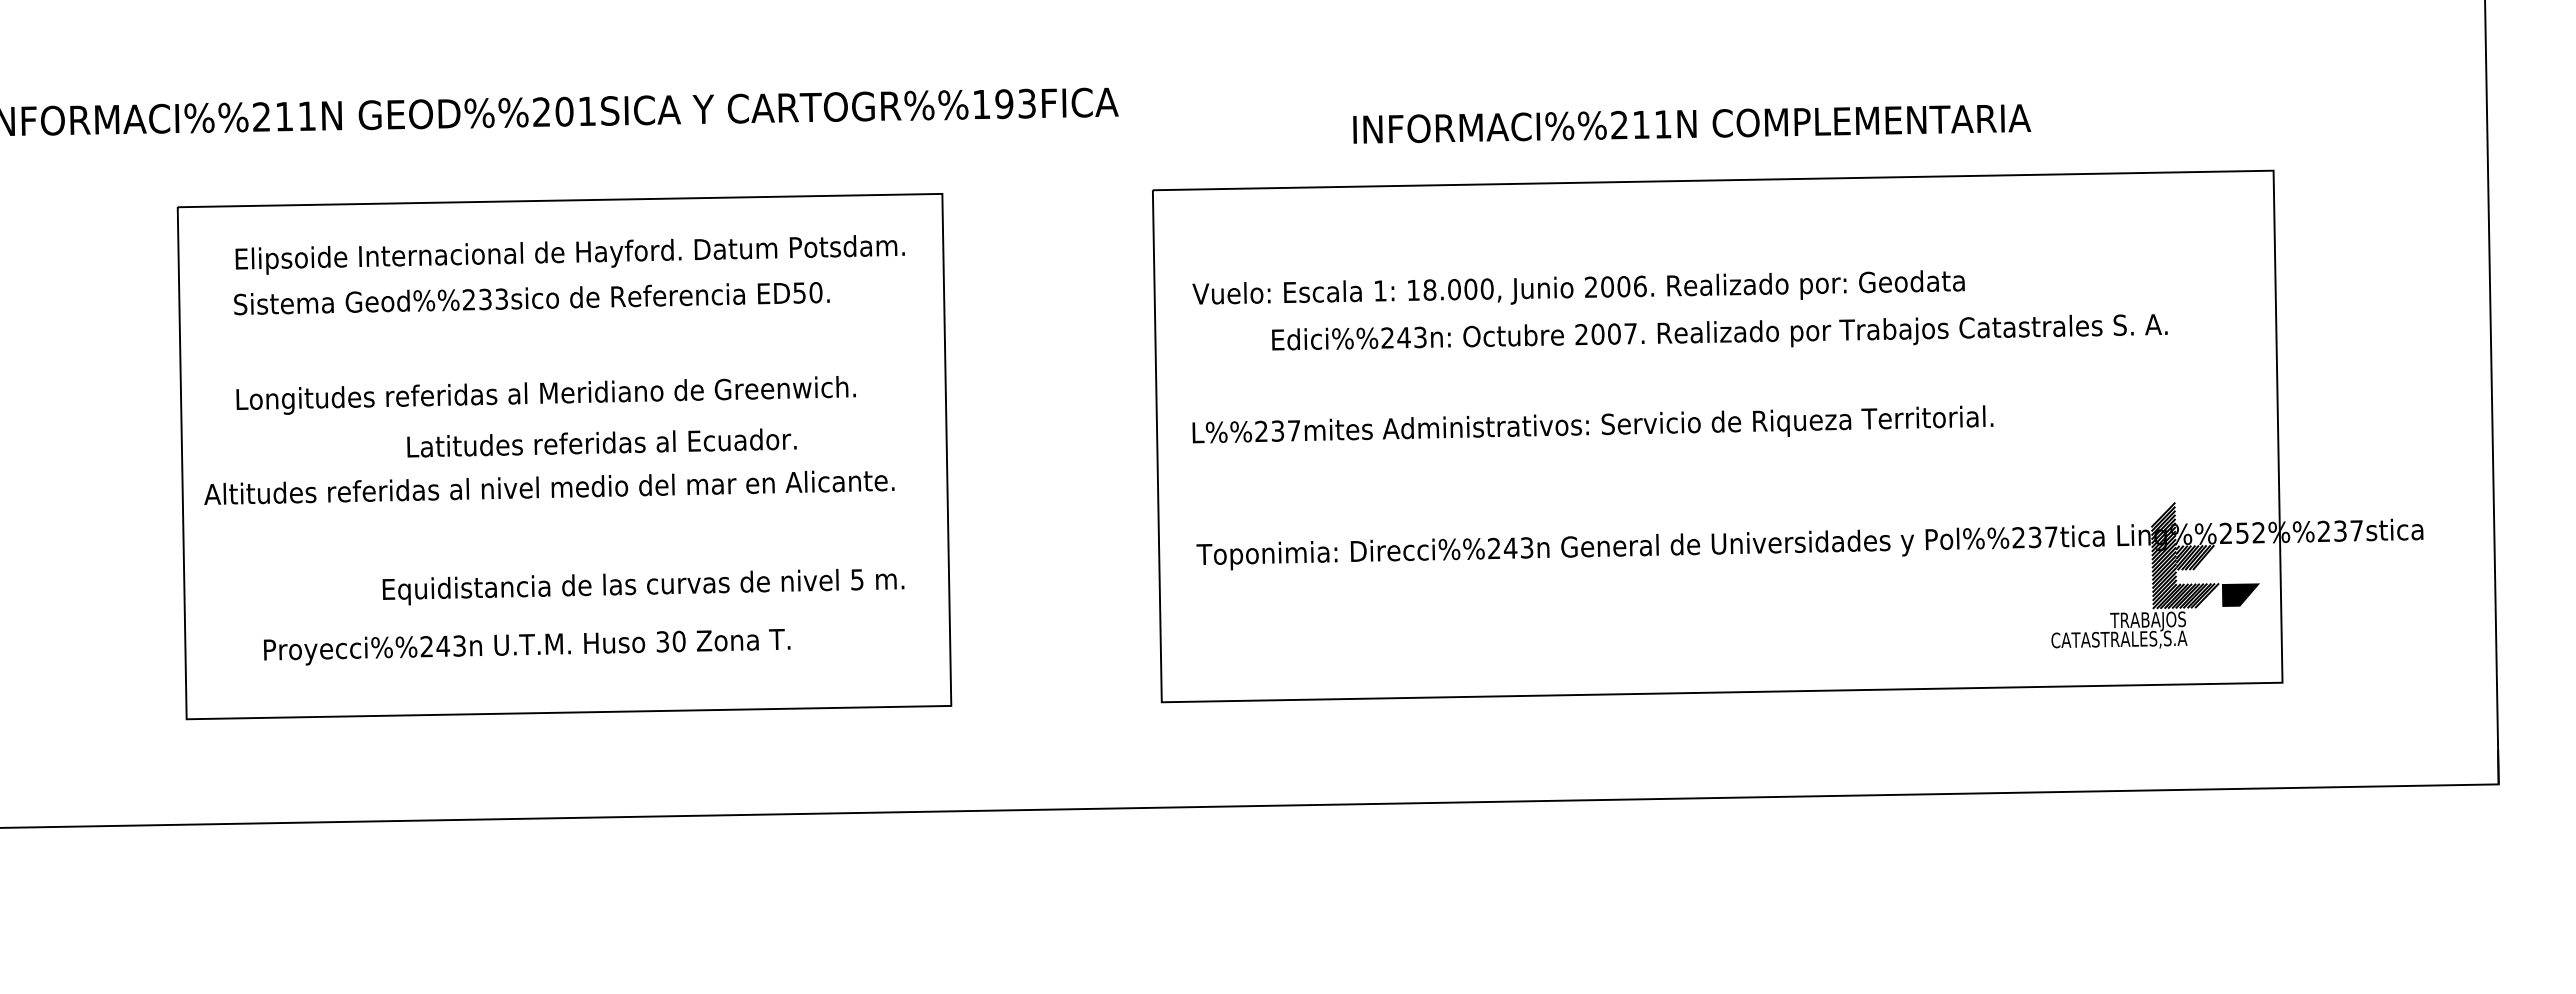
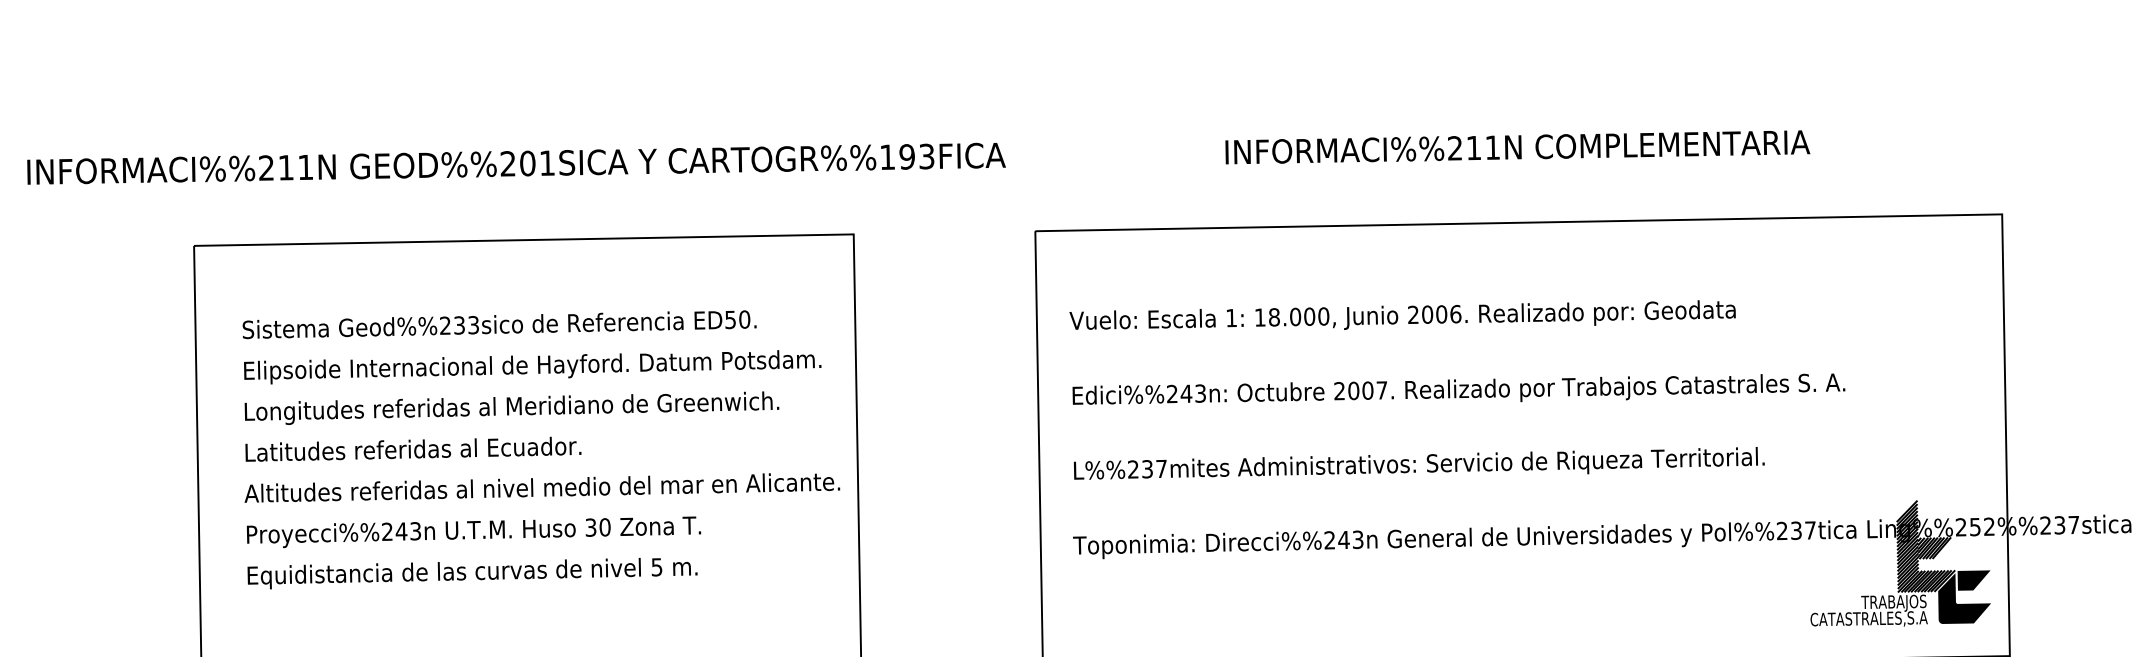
text: (1692, 123) -> (1518, 146), moved
text: (569, 254) -> (532, 366), moved
text: (1719, 332) -> (1458, 389), moved
text: (1592, 424) -> (1418, 463), moved
text: (601, 442) -> (413, 448), moved
text: (549, 487) -> (542, 487), moved
text: (643, 586) -> (472, 573), moved
fill: (2229, 615) -> (1964, 598), added
text: (527, 647) -> (474, 532), moved

